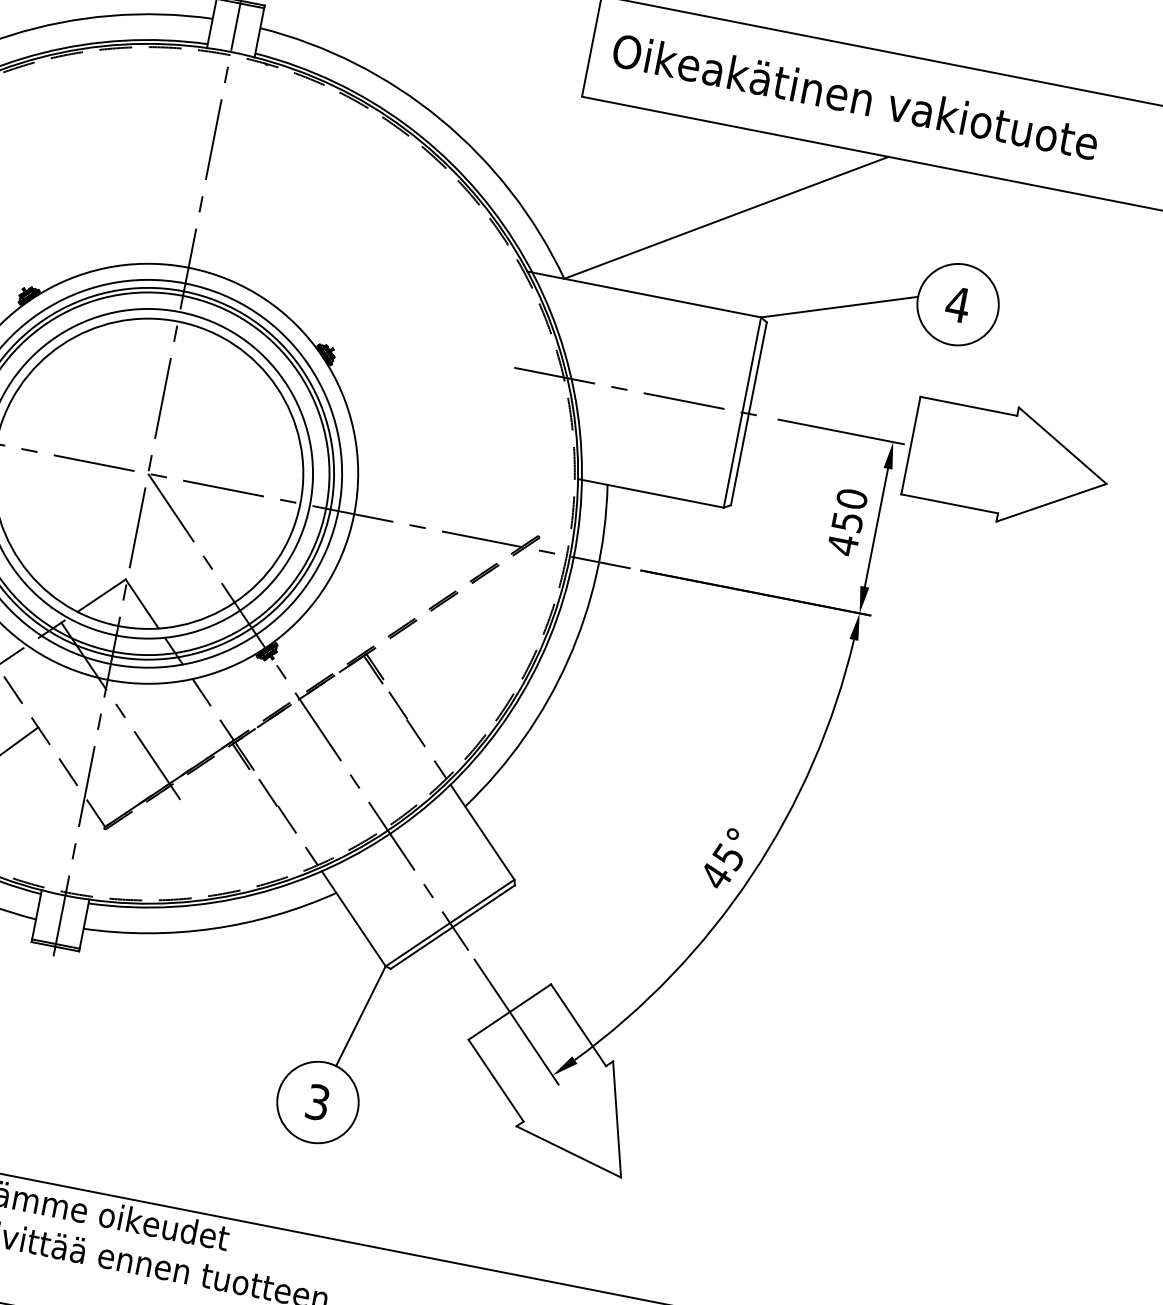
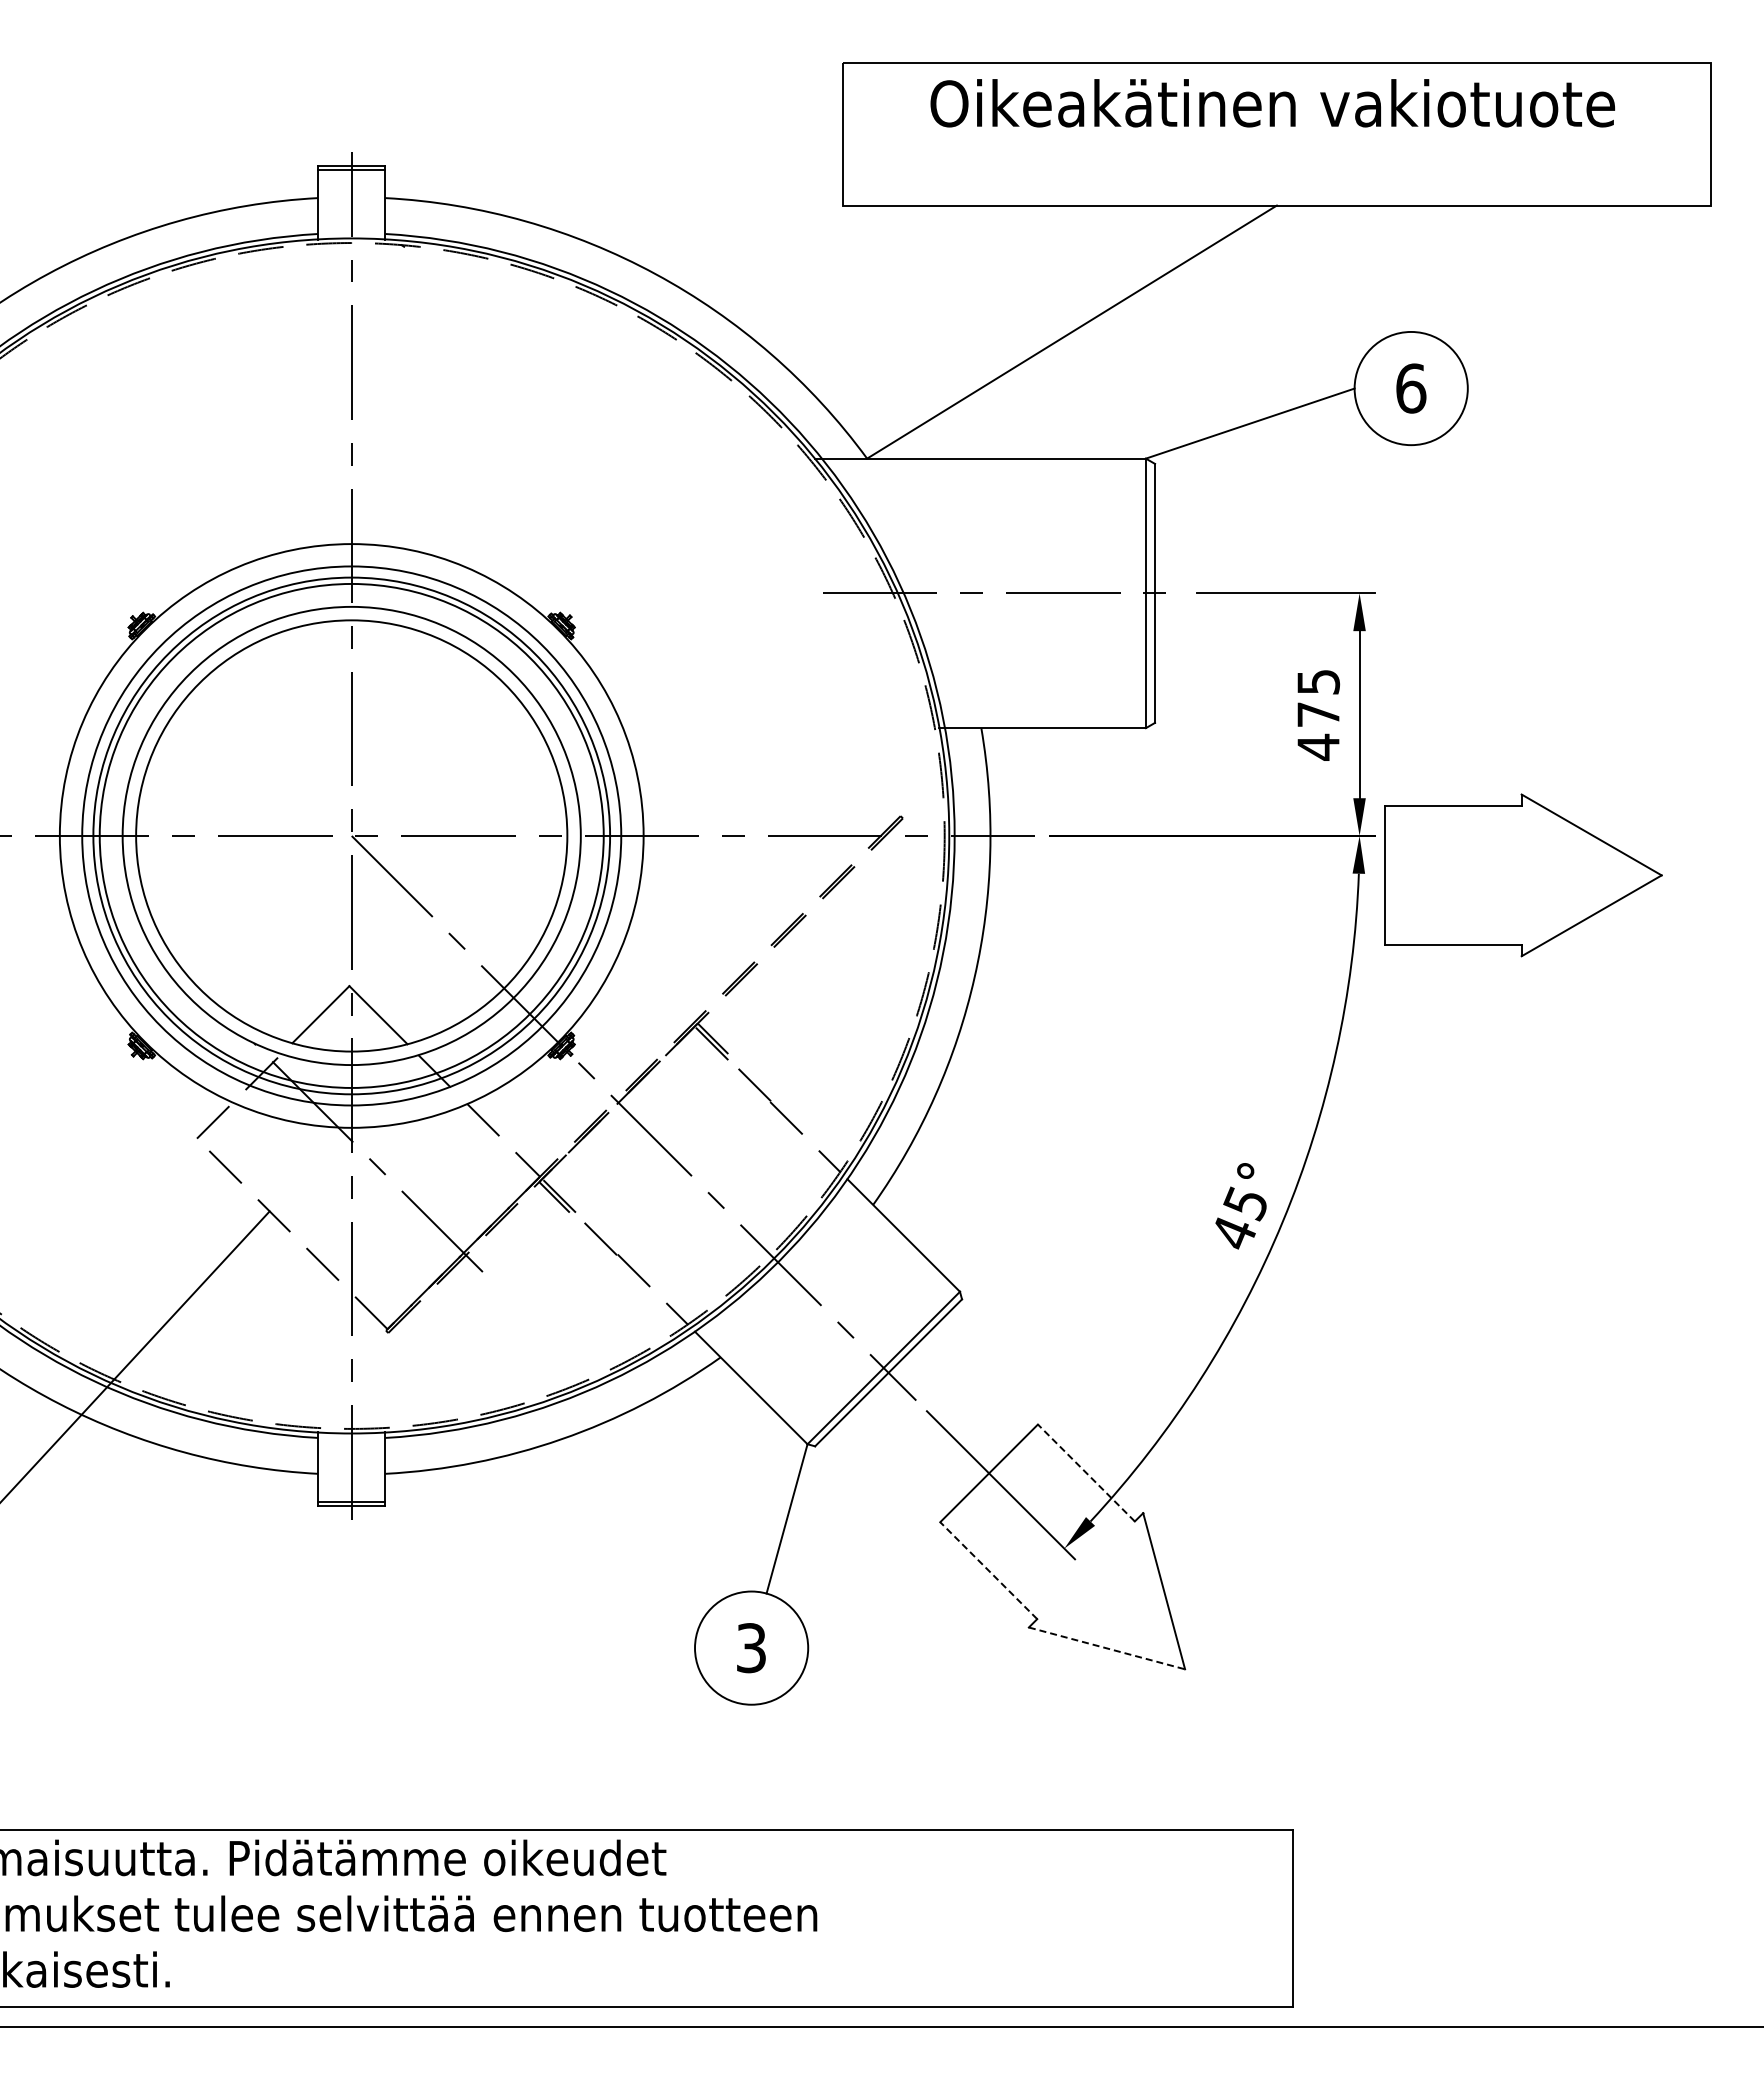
text: (855, 96) -> (1272, 103), moved
text: (957, 304) -> (1410, 388), 4 -> 6
part: (1008, 464) -> (1523, 875), moved
text: (849, 509) -> (1318, 697), 450 -> 475
line: (578, 1025) -> (1086, 1473), solid -> dashed
line: (495, 1080) -> (988, 1570), solid -> dashed
line: (568, 1151) -> (1106, 1648), solid -> dashed

